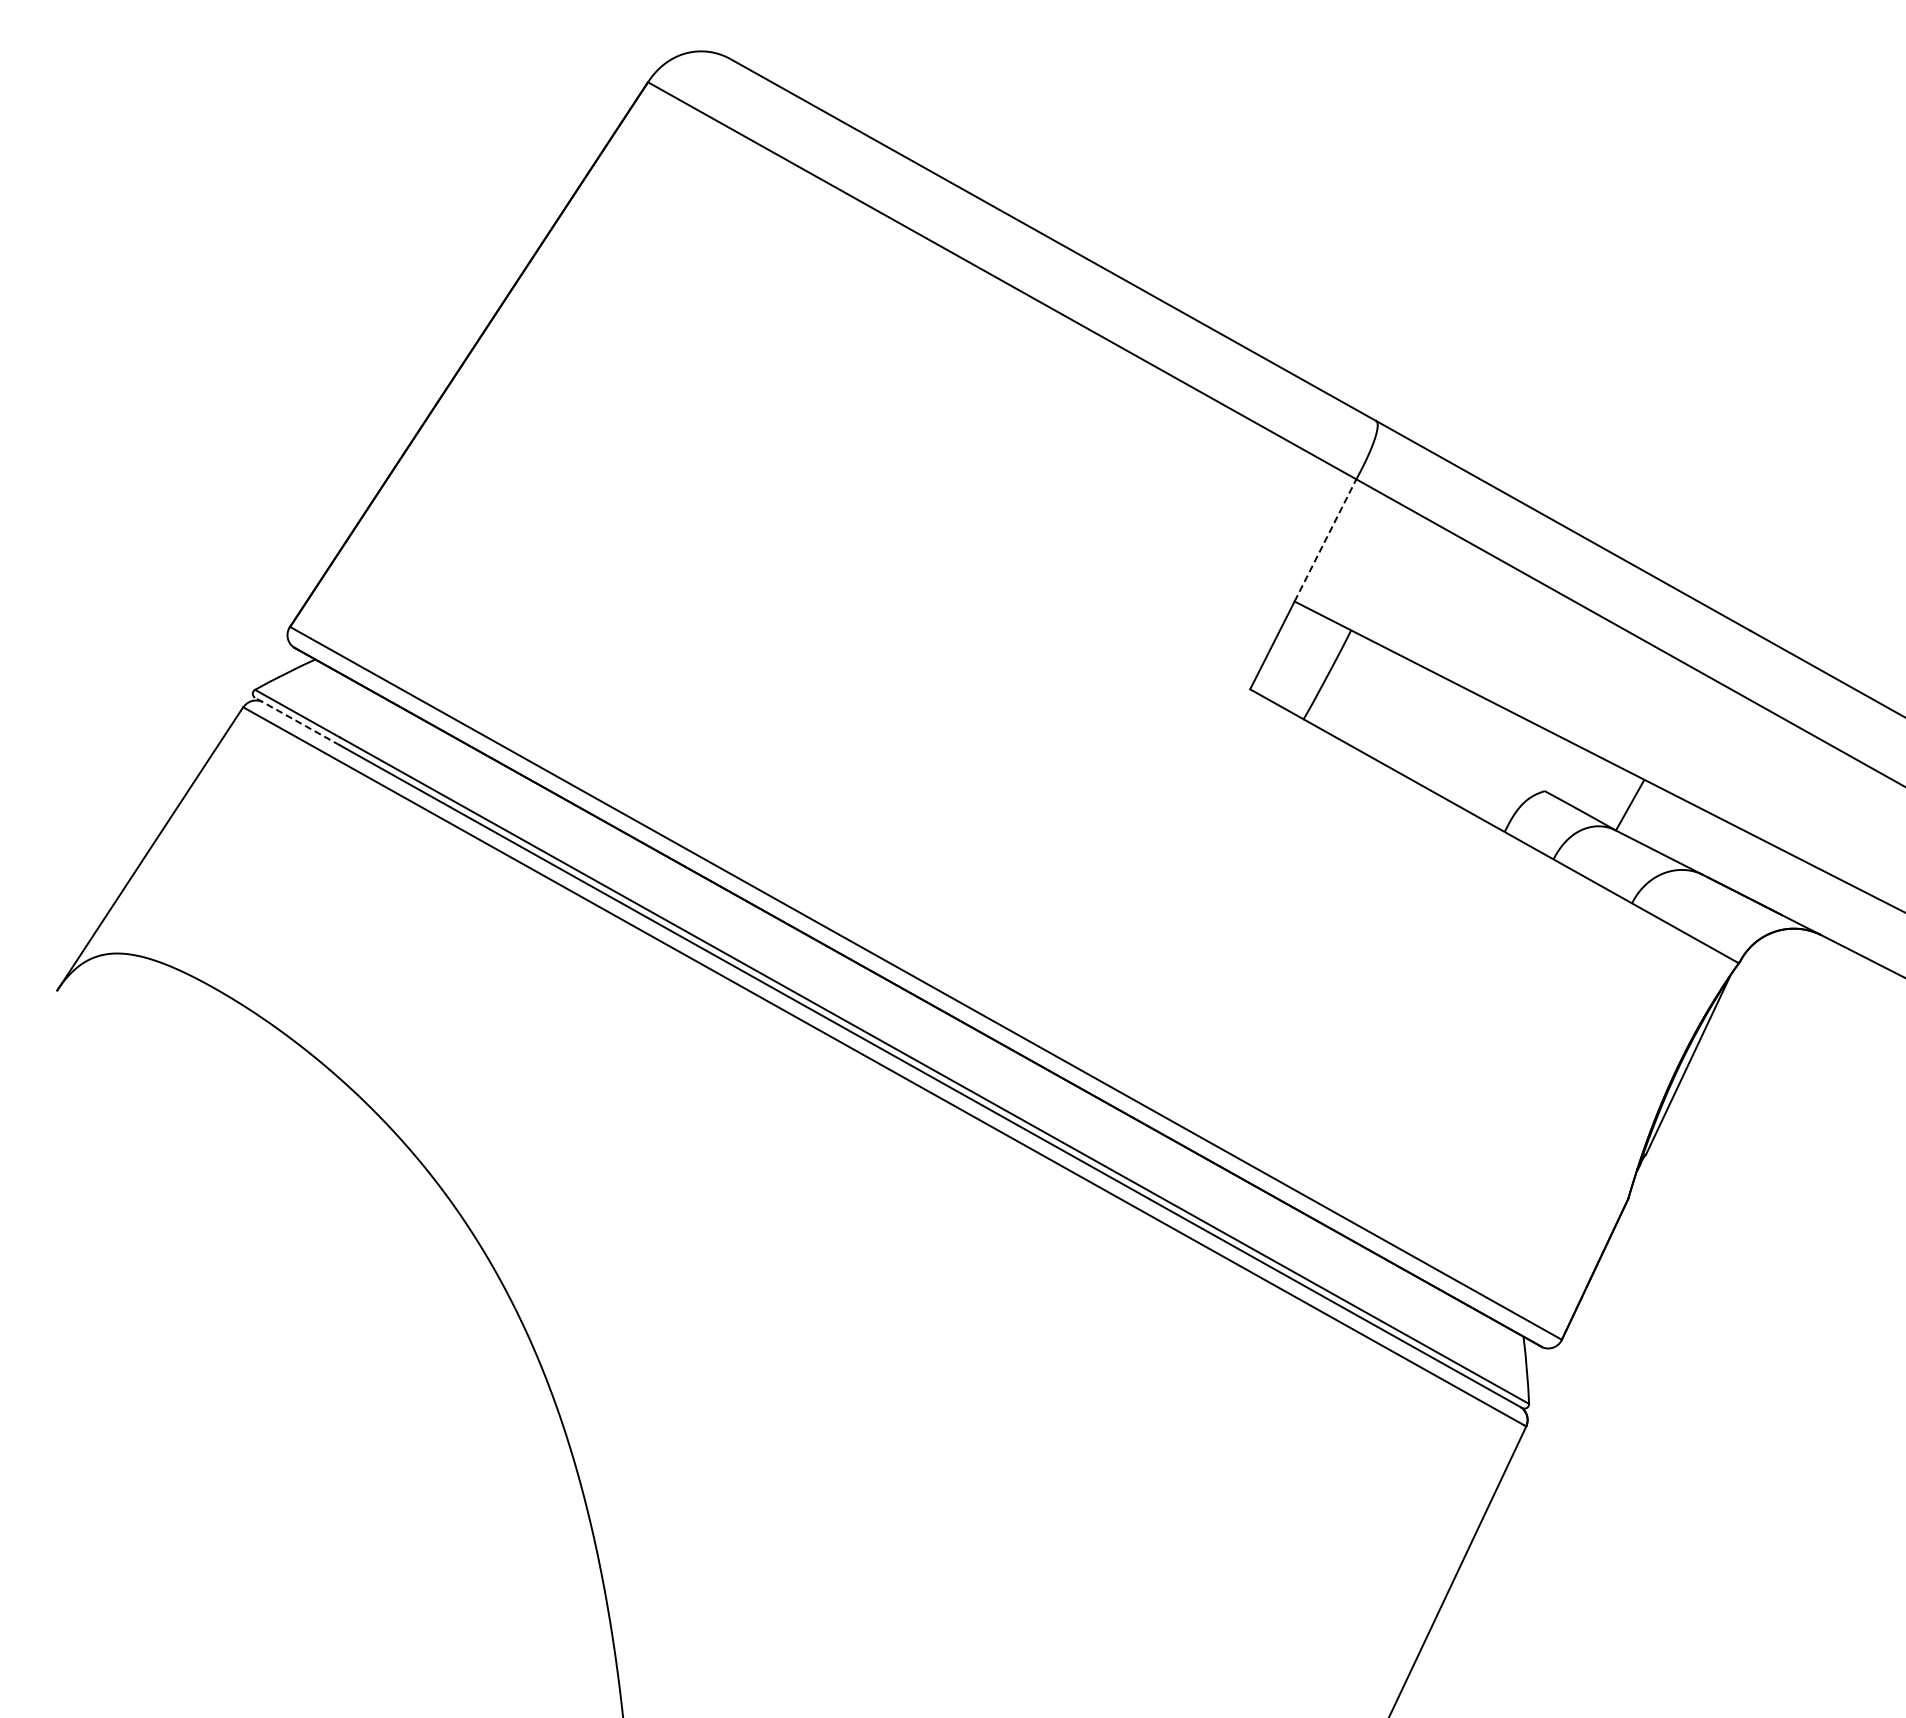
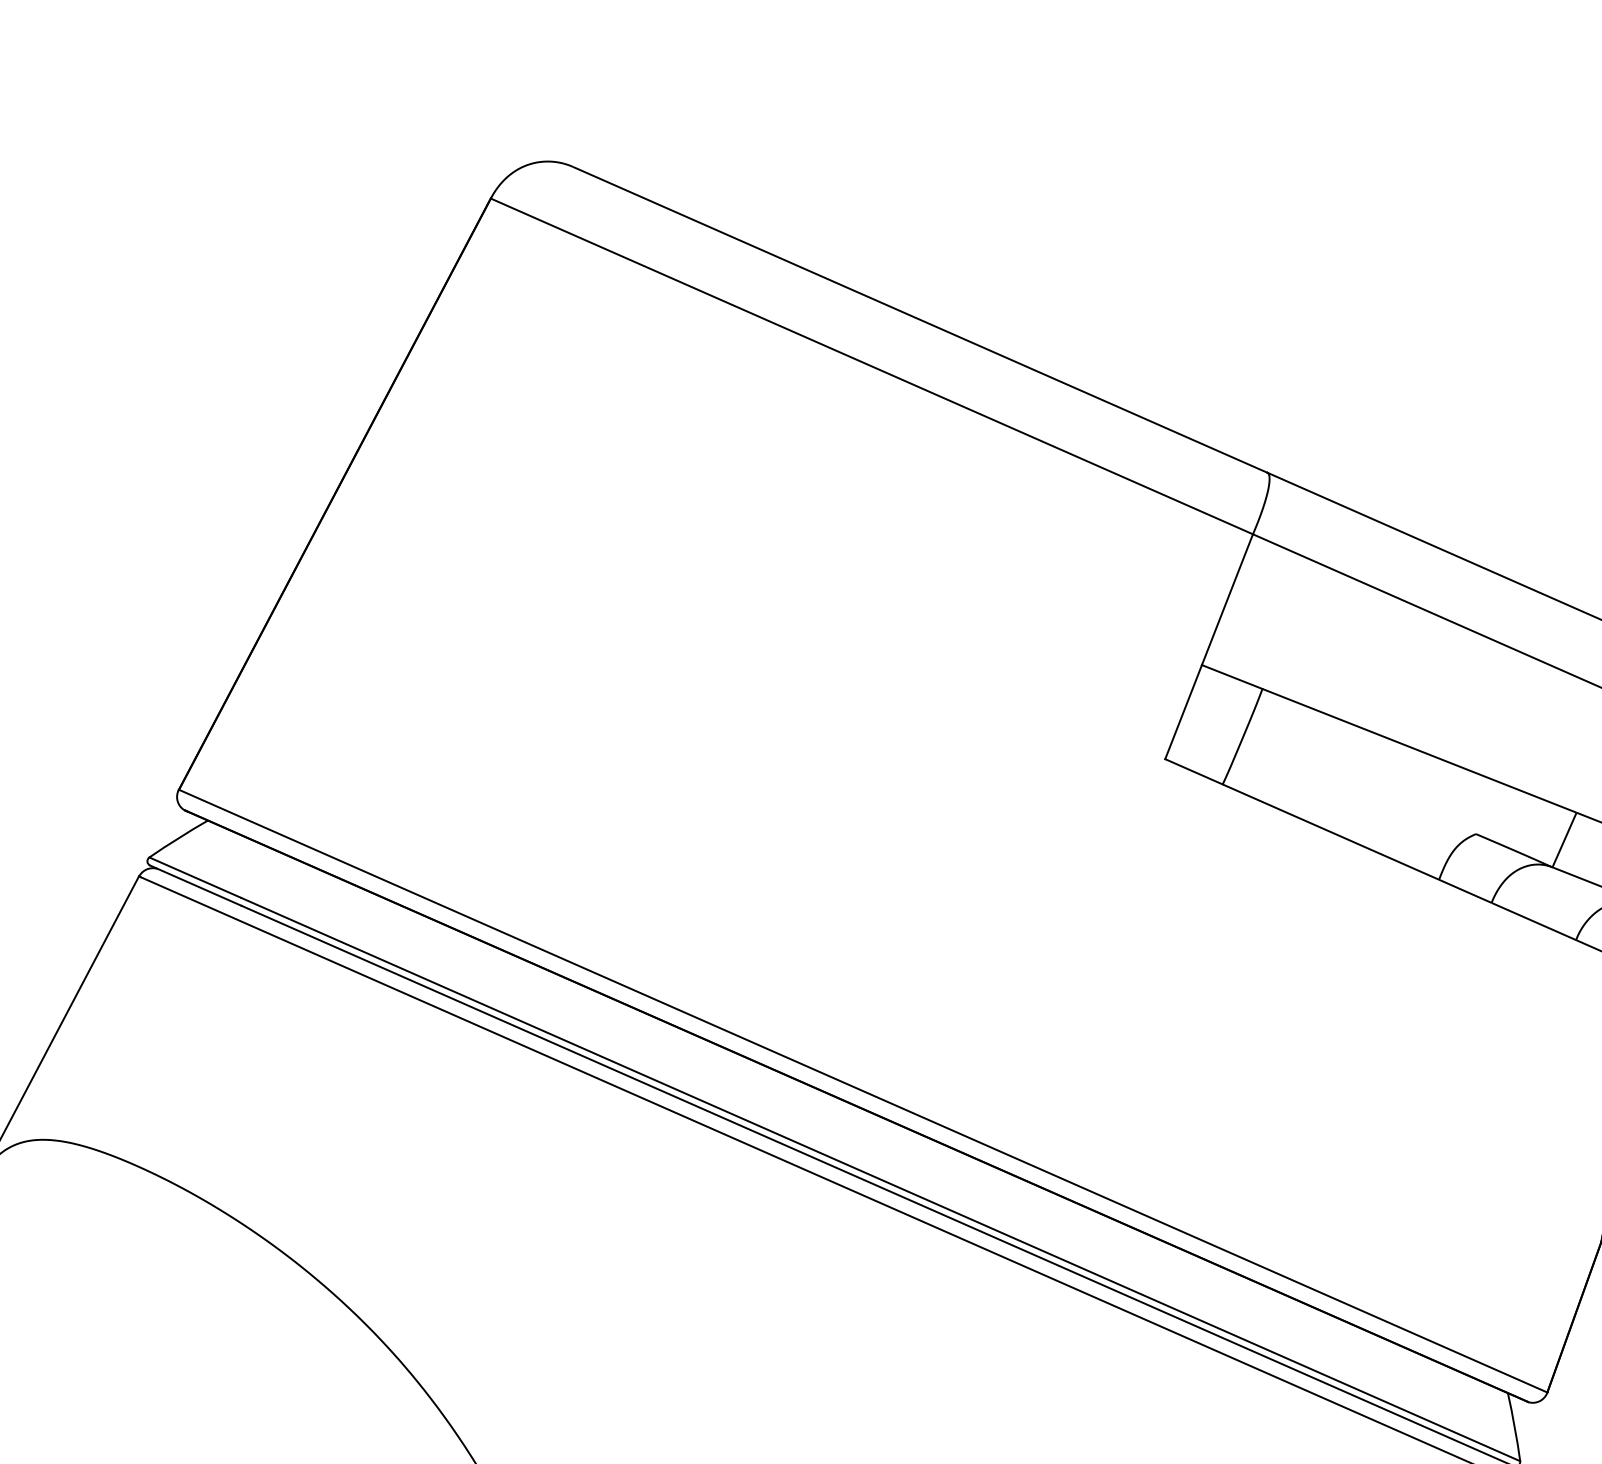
line: (1325, 539) -> (1227, 598), dashed -> solid
line: (297, 721) -> (195, 885), dashed -> solid

